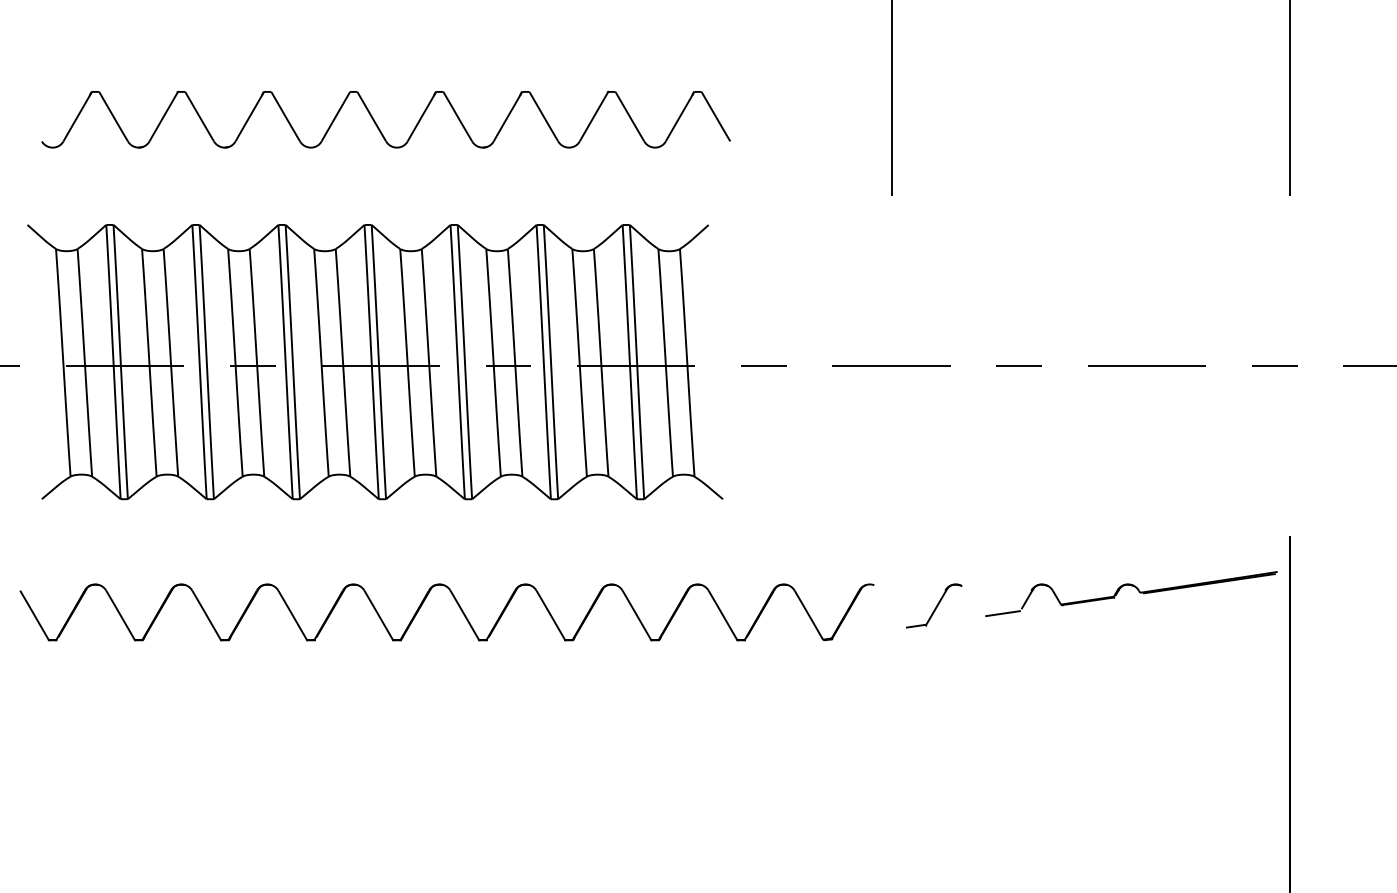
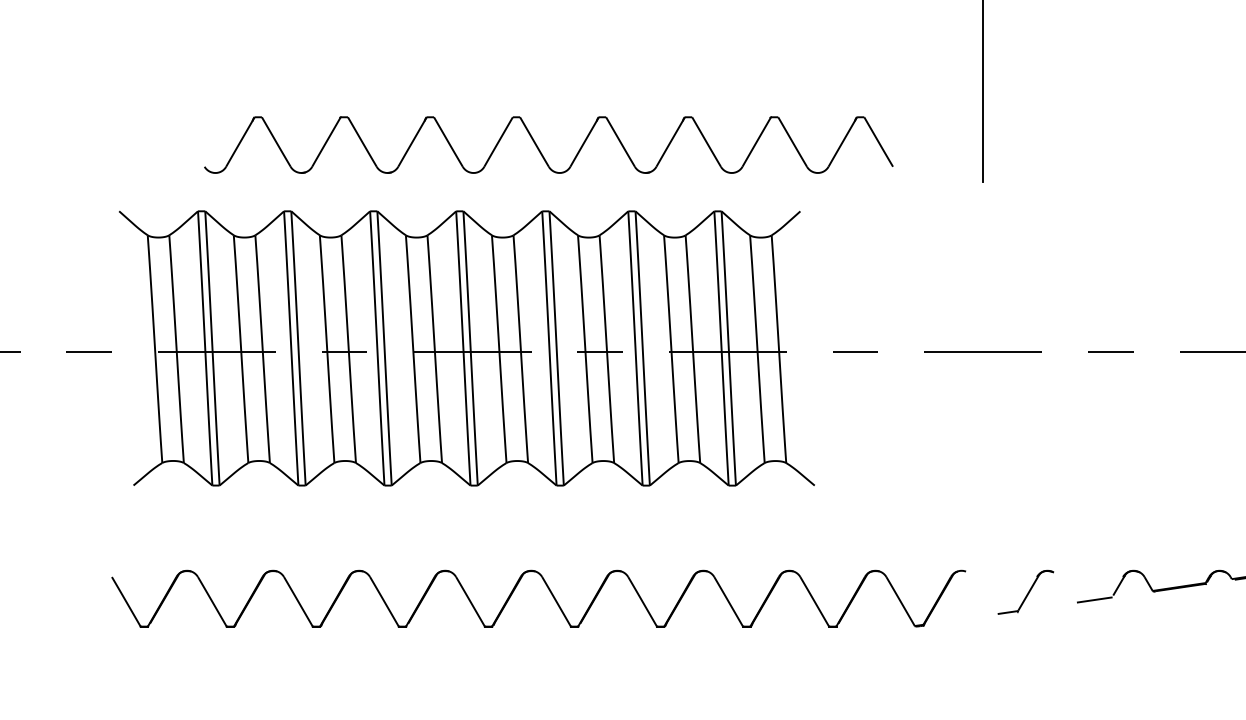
part: (377, 124) -> (540, 149), moved

